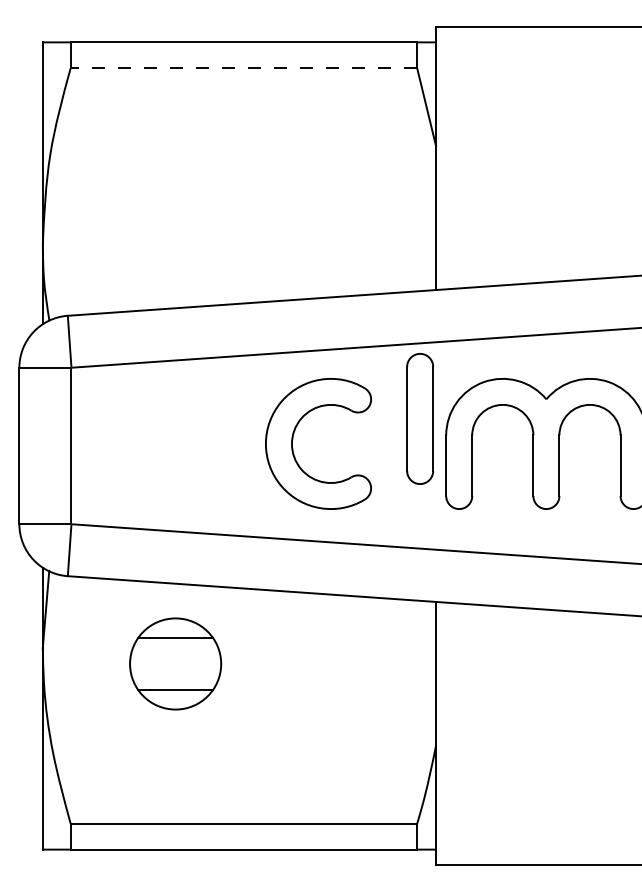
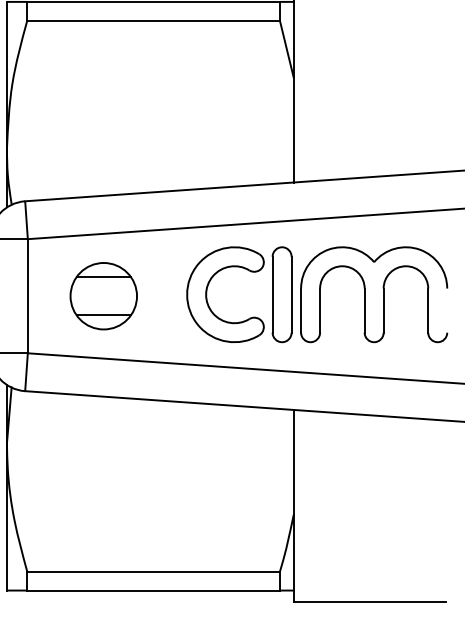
line: (243, 68) -> (153, 20), dashed -> solid
part: (420, 418) -> (282, 294), moved
part: (293, 439) -> (207, 291), moved
part: (175, 663) -> (103, 295), moved

